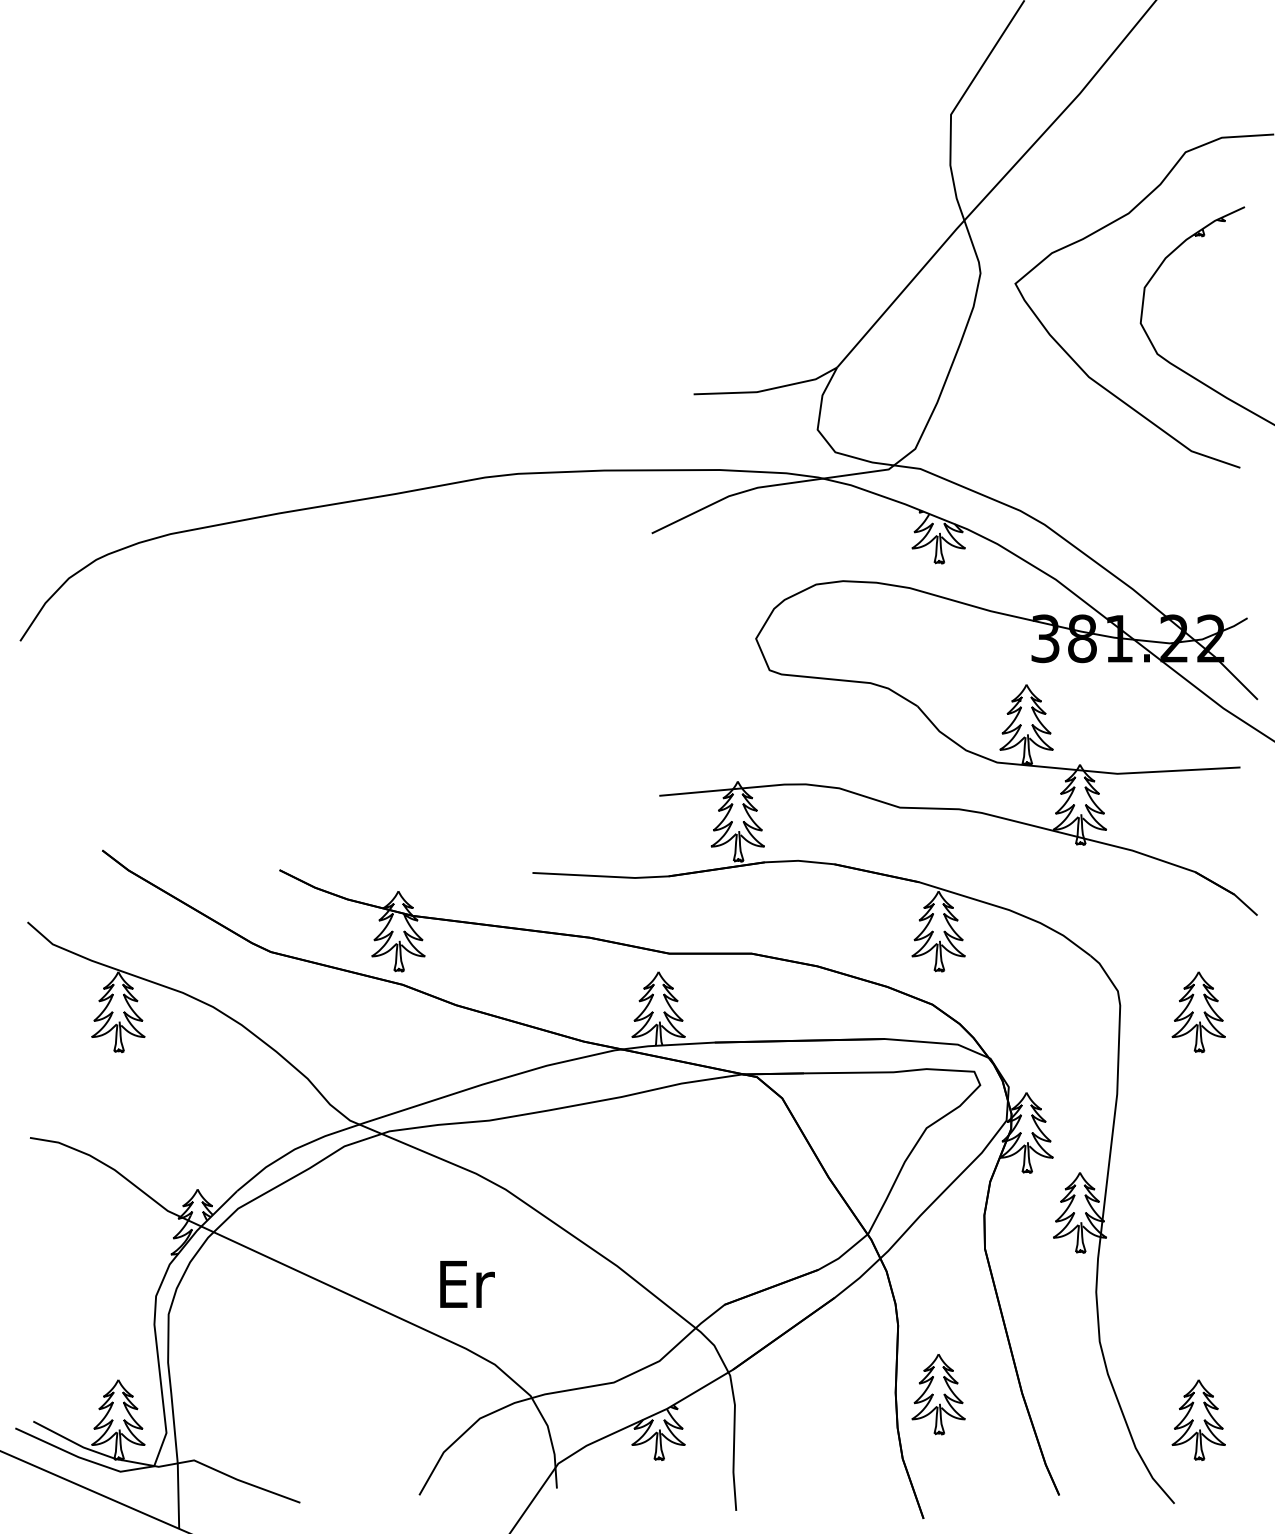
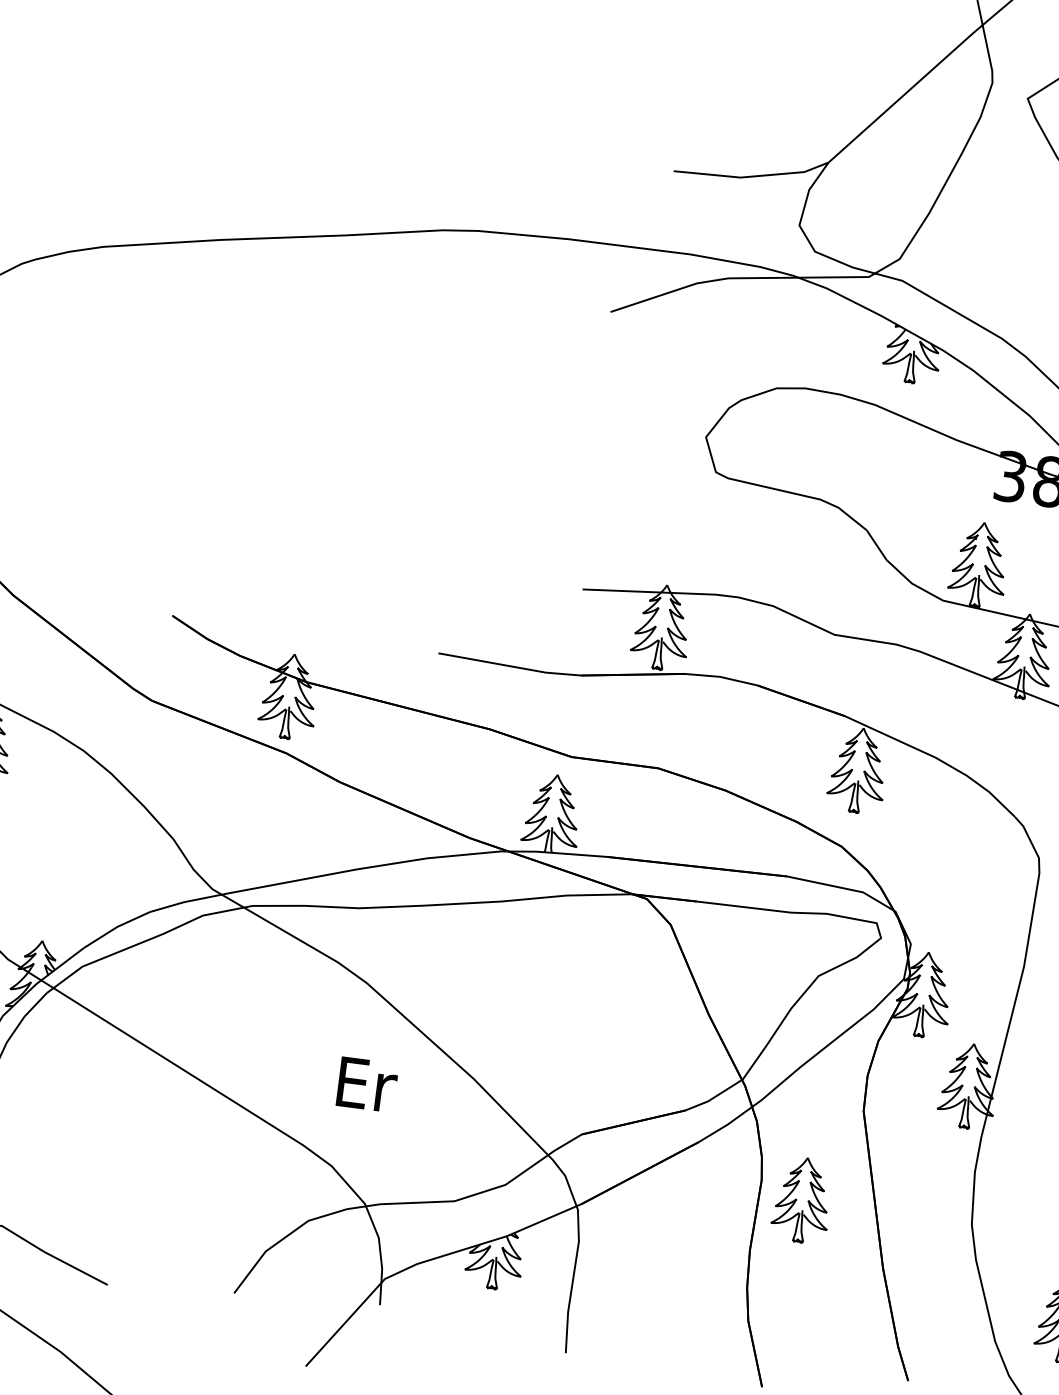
text: (467, 1284) -> (367, 1084), moved
part: (938, 1394) -> (802, 1200), moved

